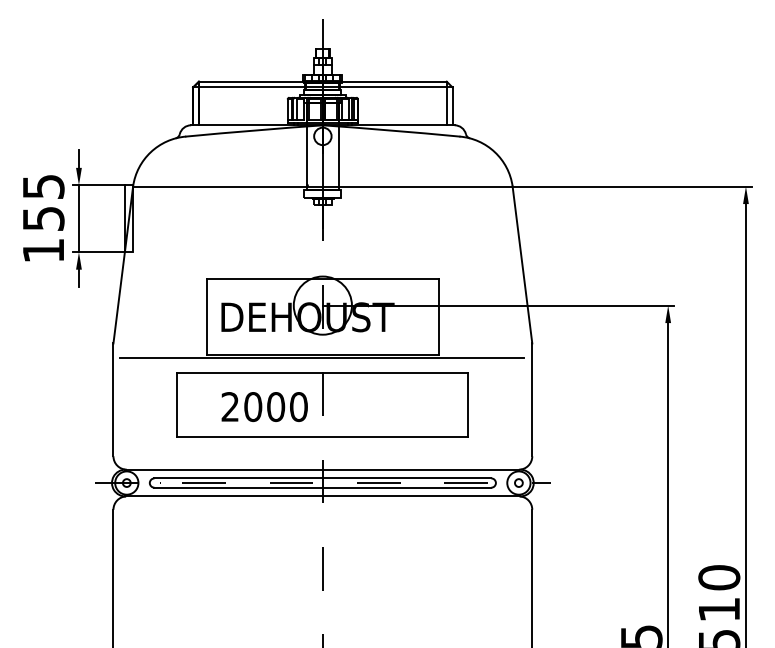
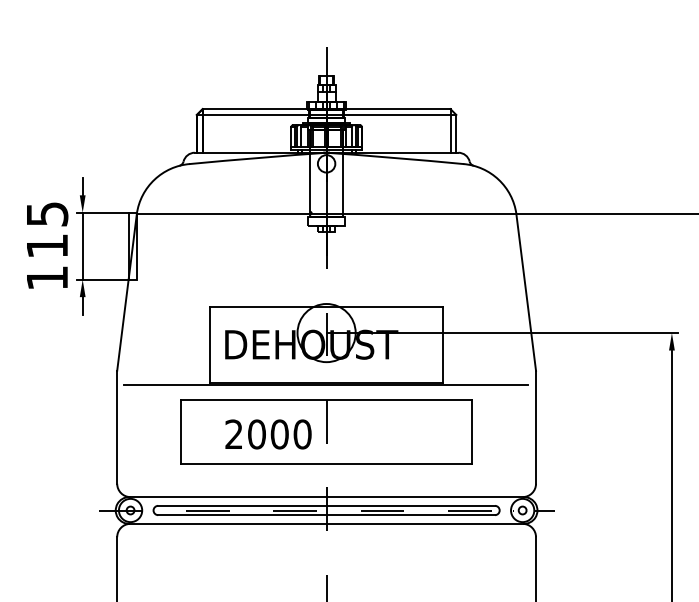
text: (43, 218) -> (47, 245), 155 -> 115

